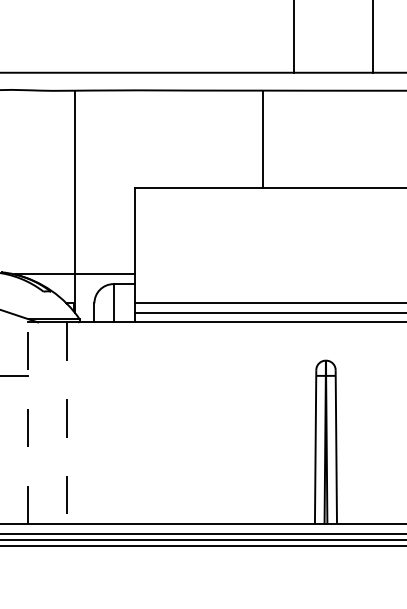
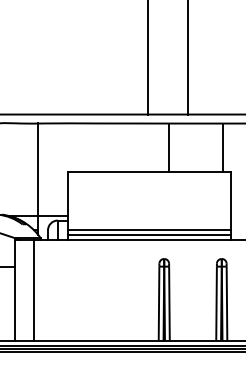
line: (262, 138) -> (168, 147), moved
line: (27, 423) -> (14, 290), dashed -> solid
line: (67, 423) -> (34, 290), dashed -> solid

